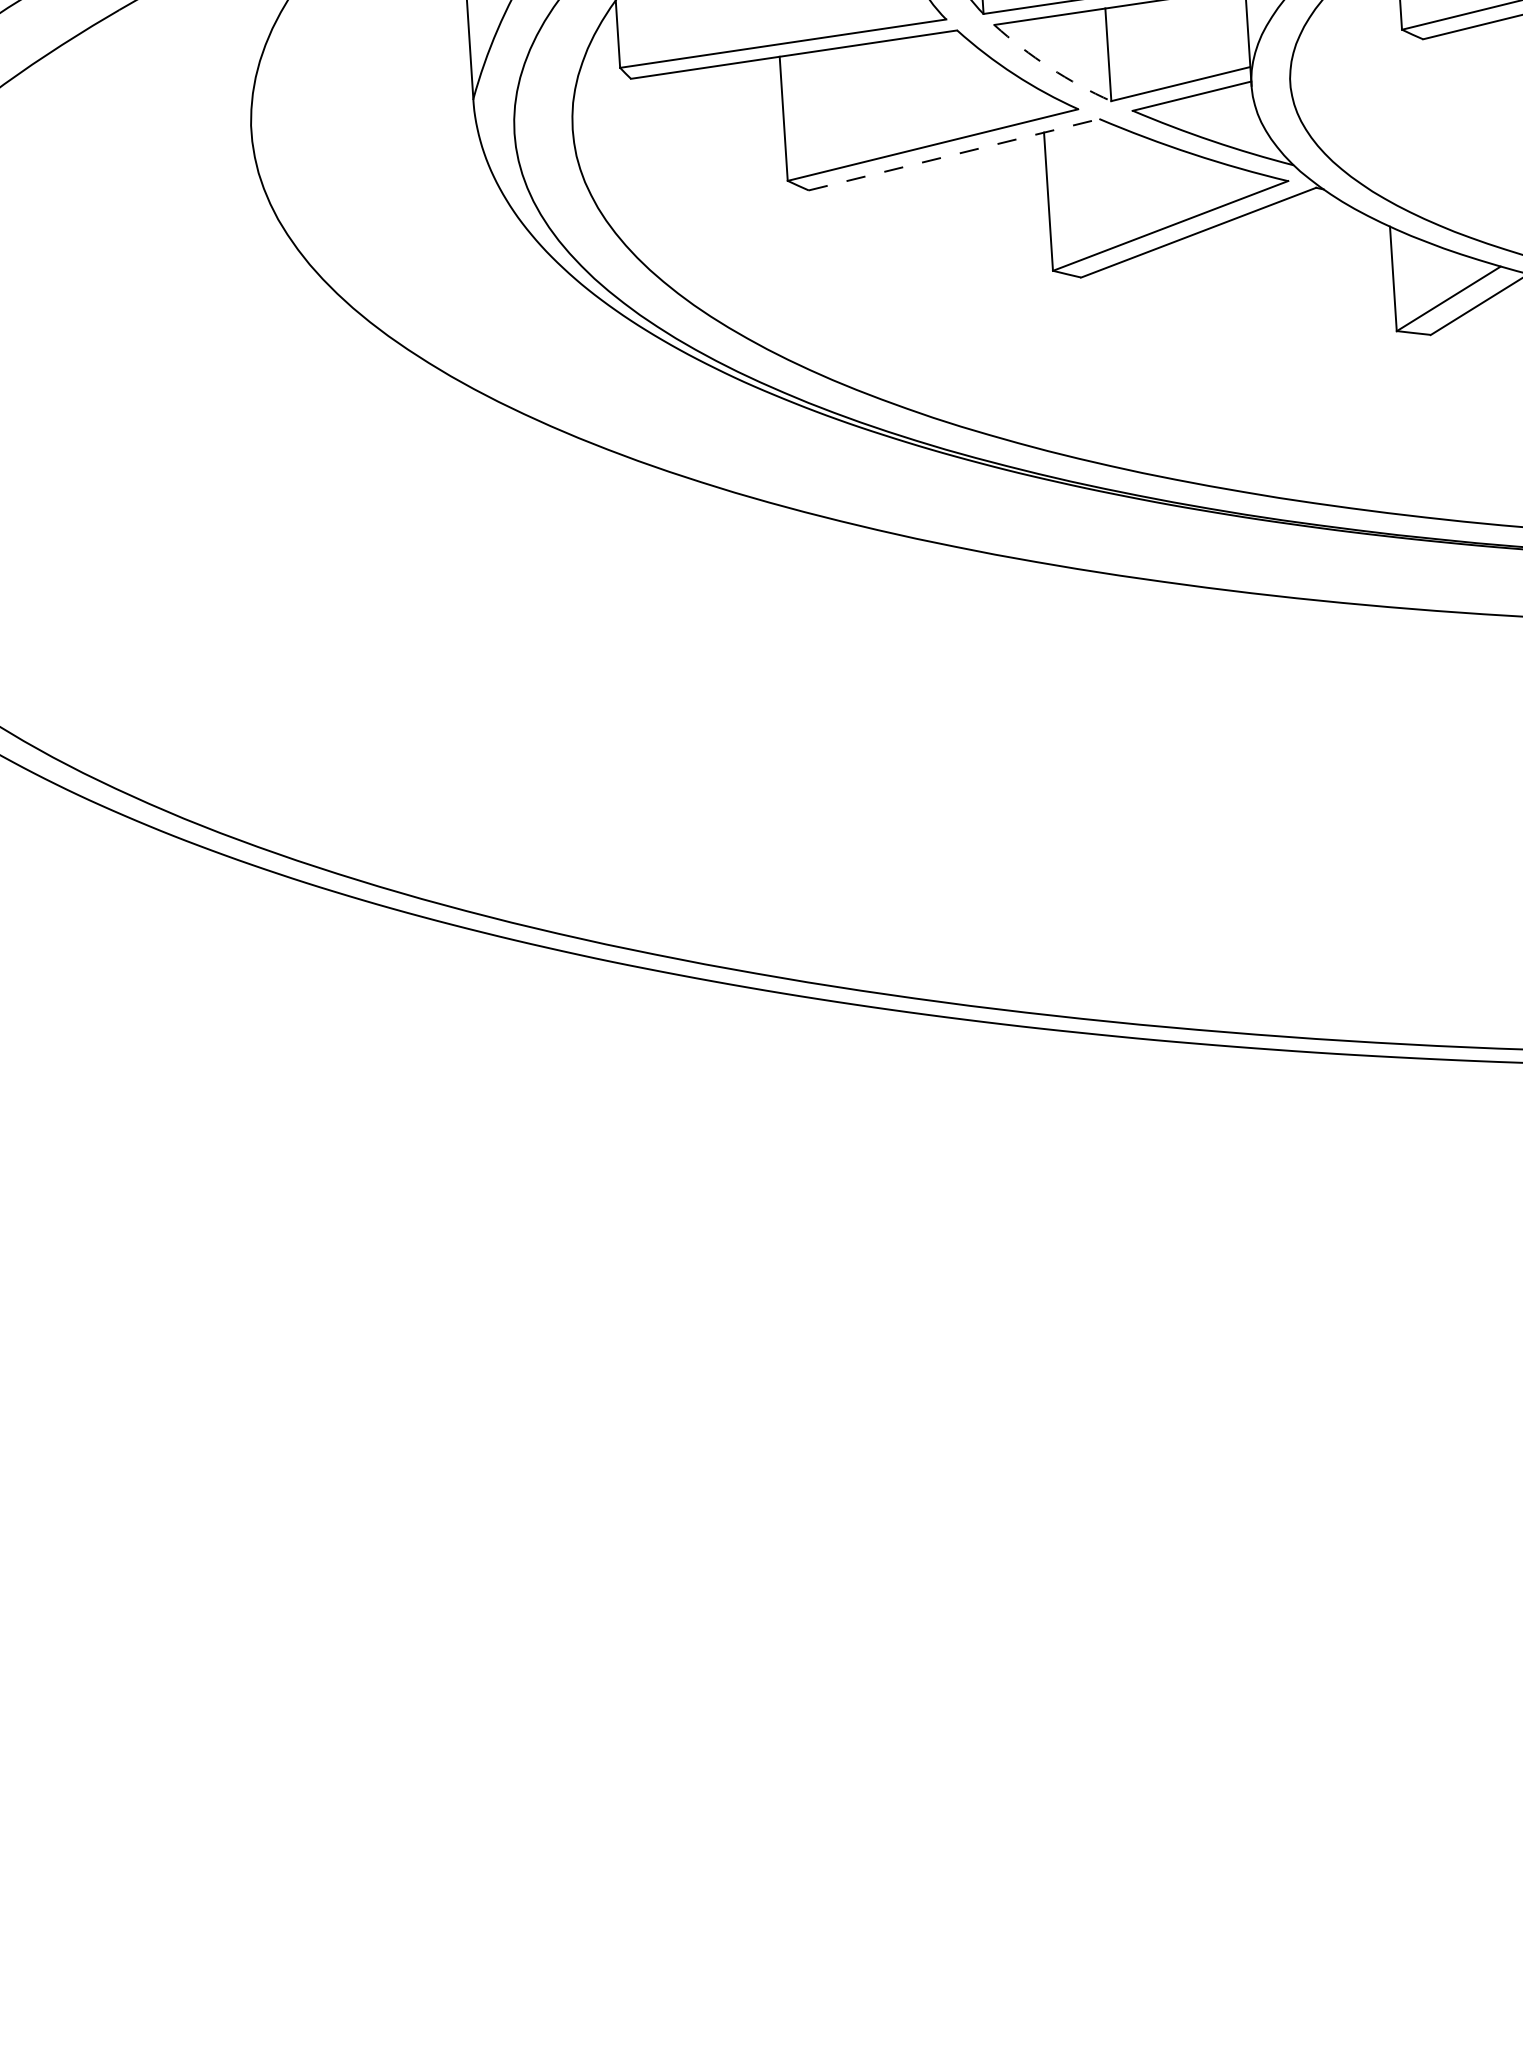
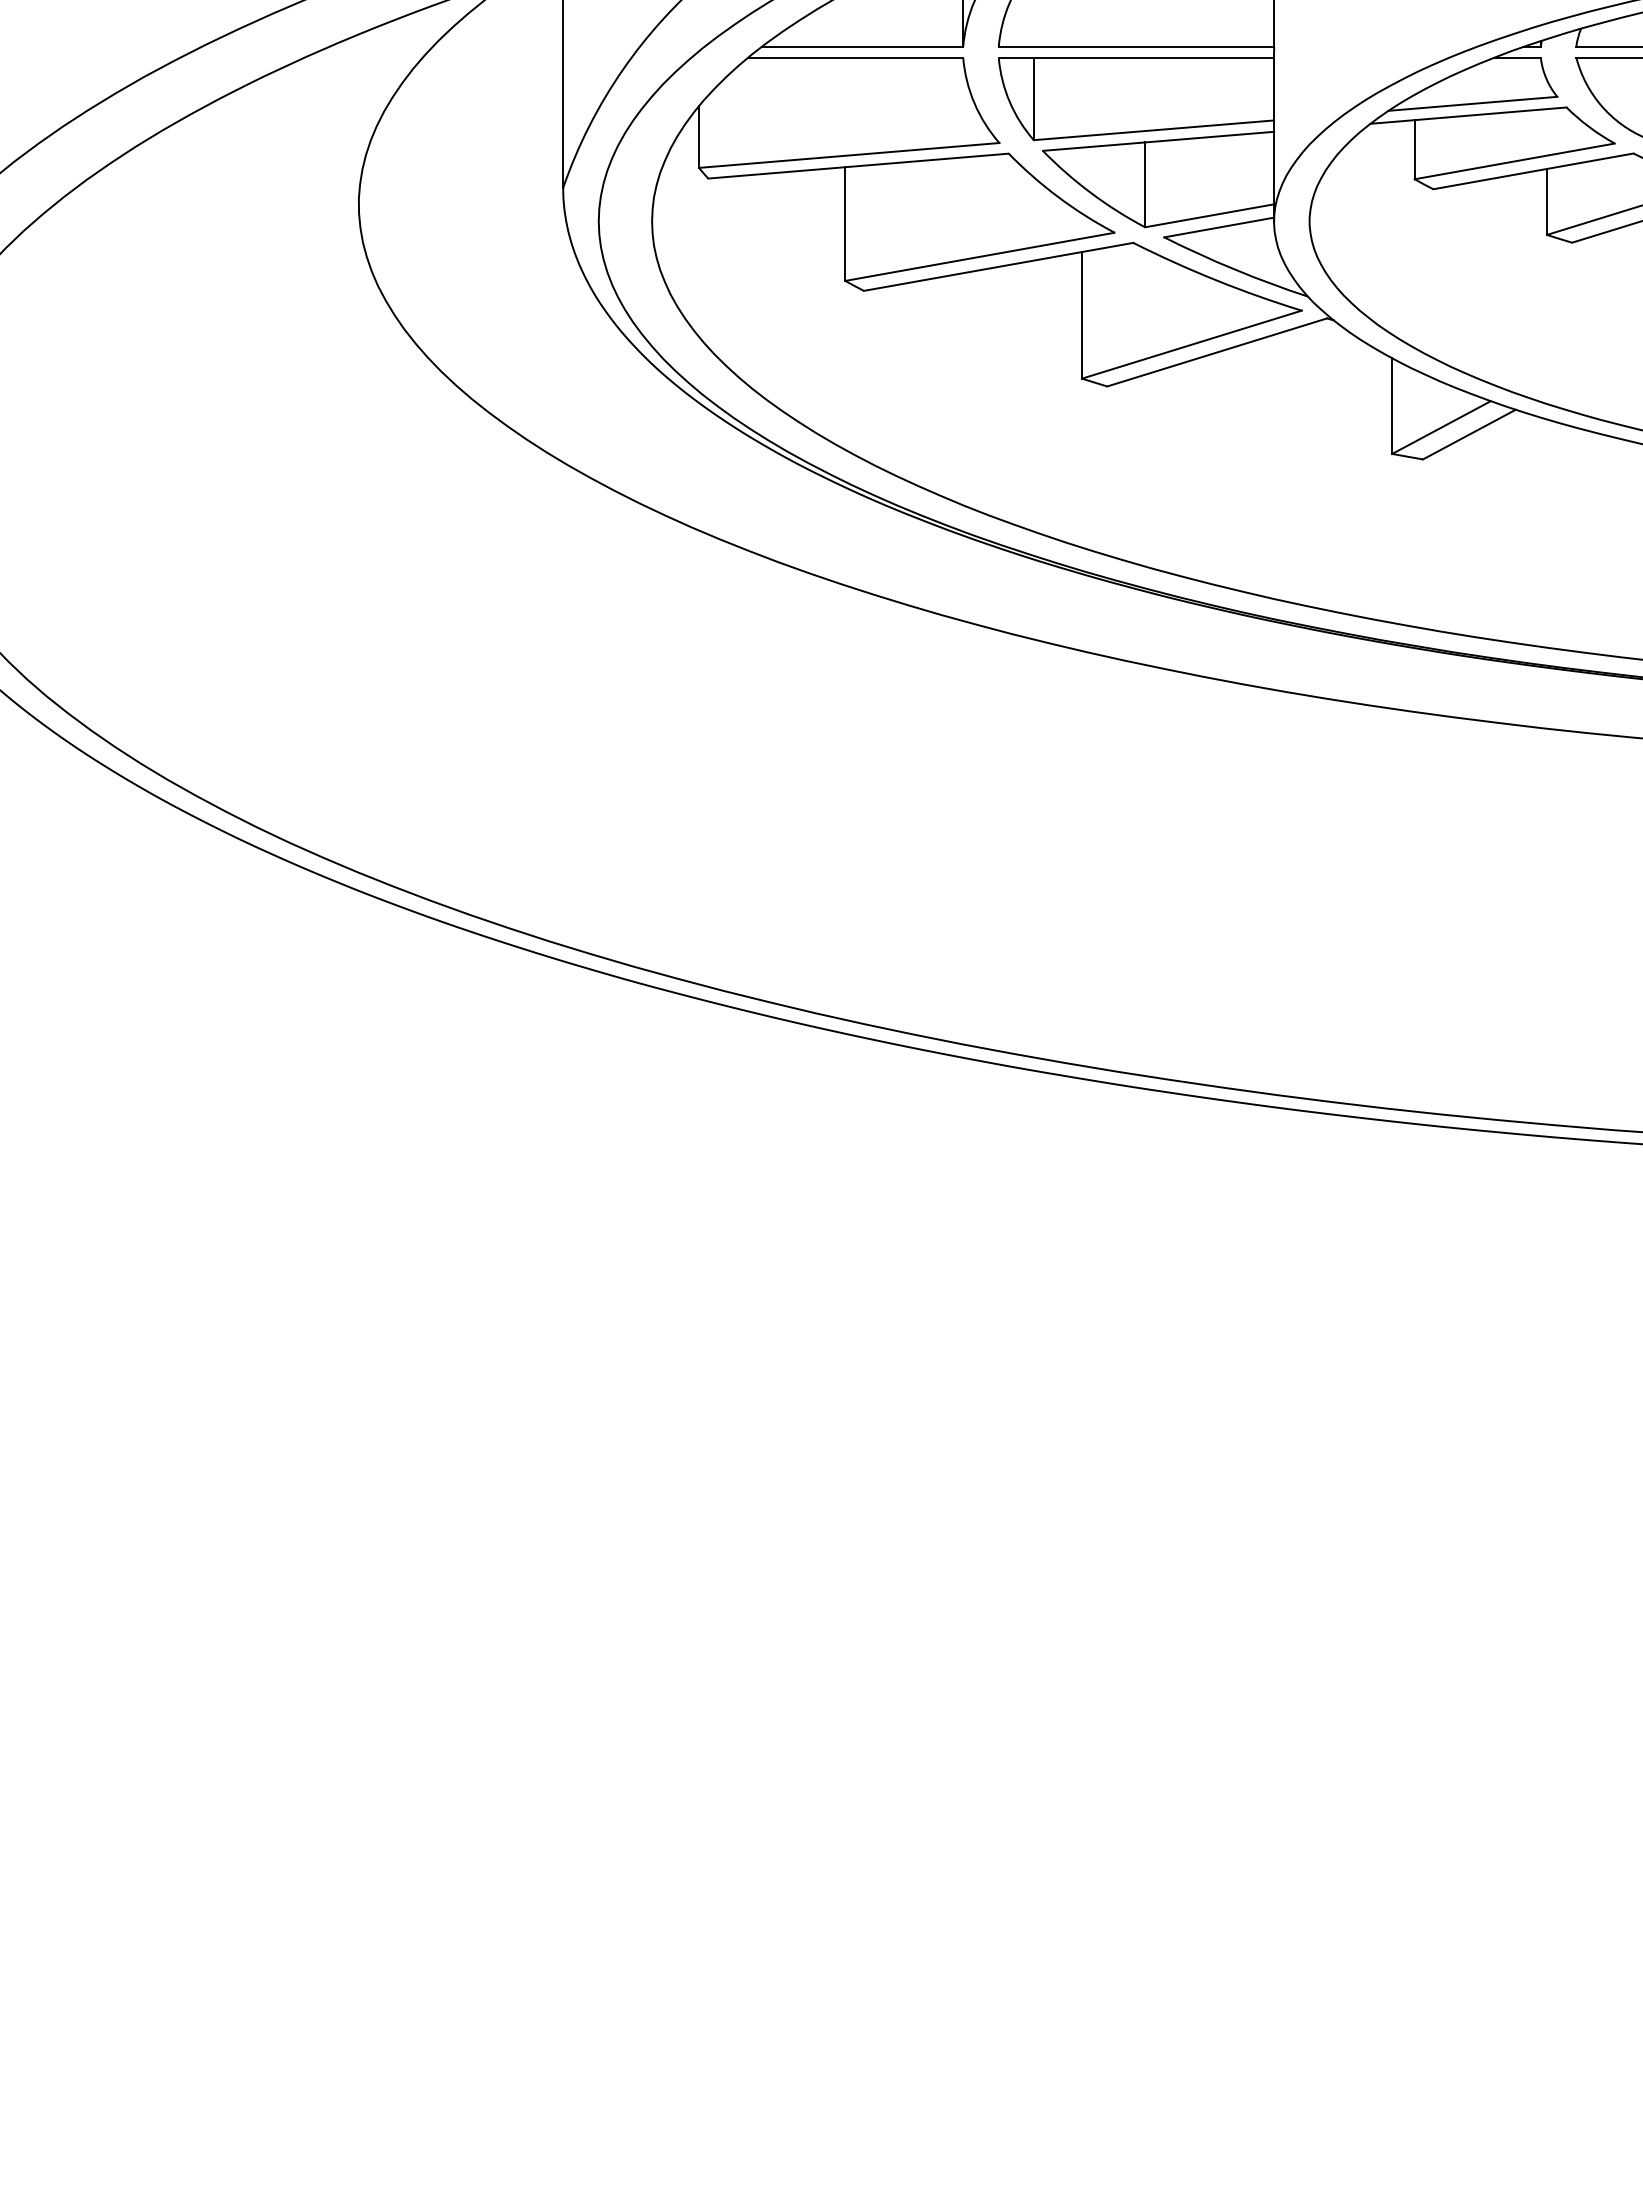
arc: (1050, 68) -> (1091, 193), dashed -> solid
line: (953, 154) -> (998, 266), dashed -> solid

